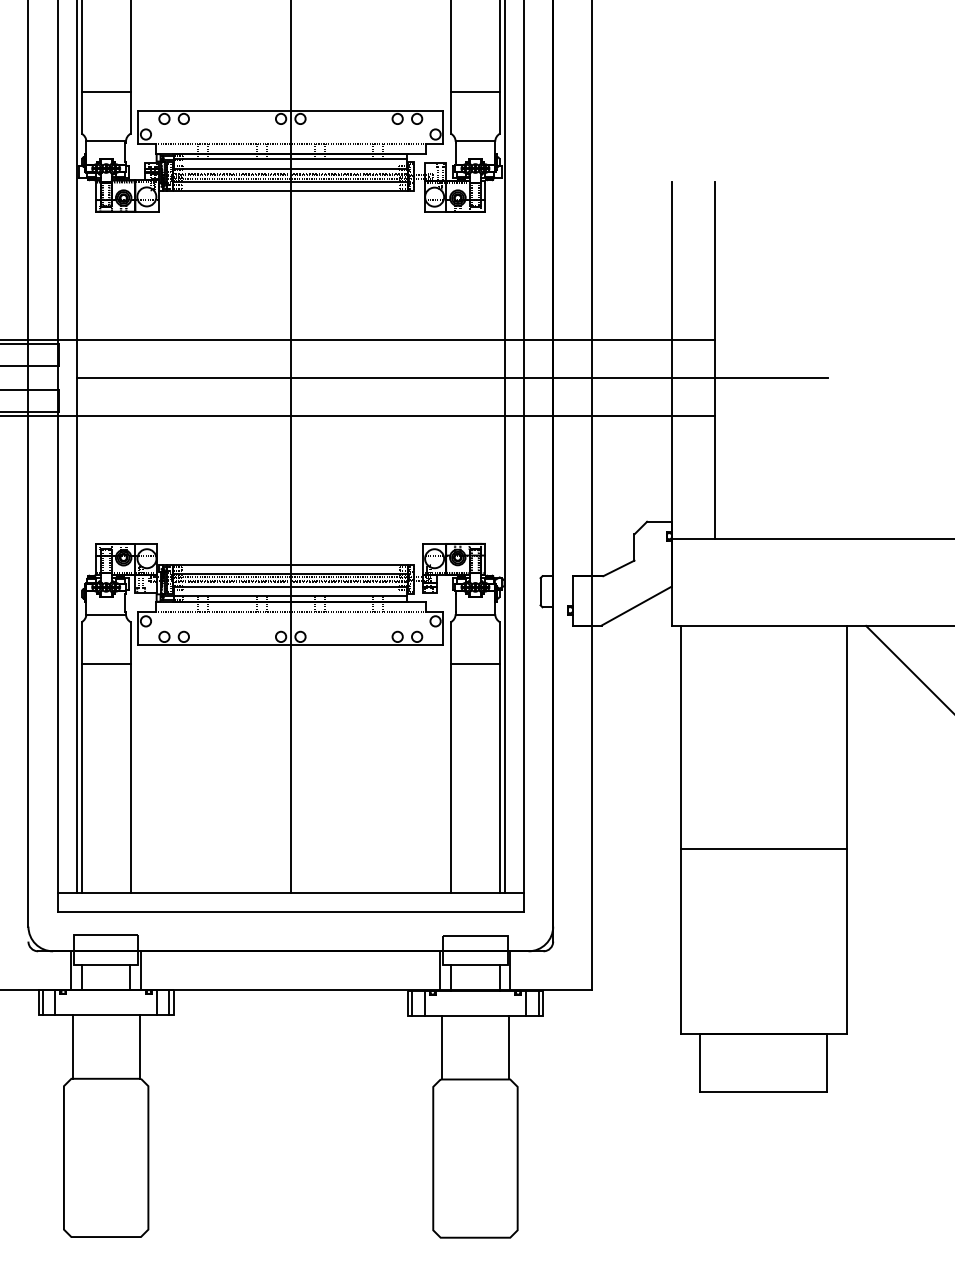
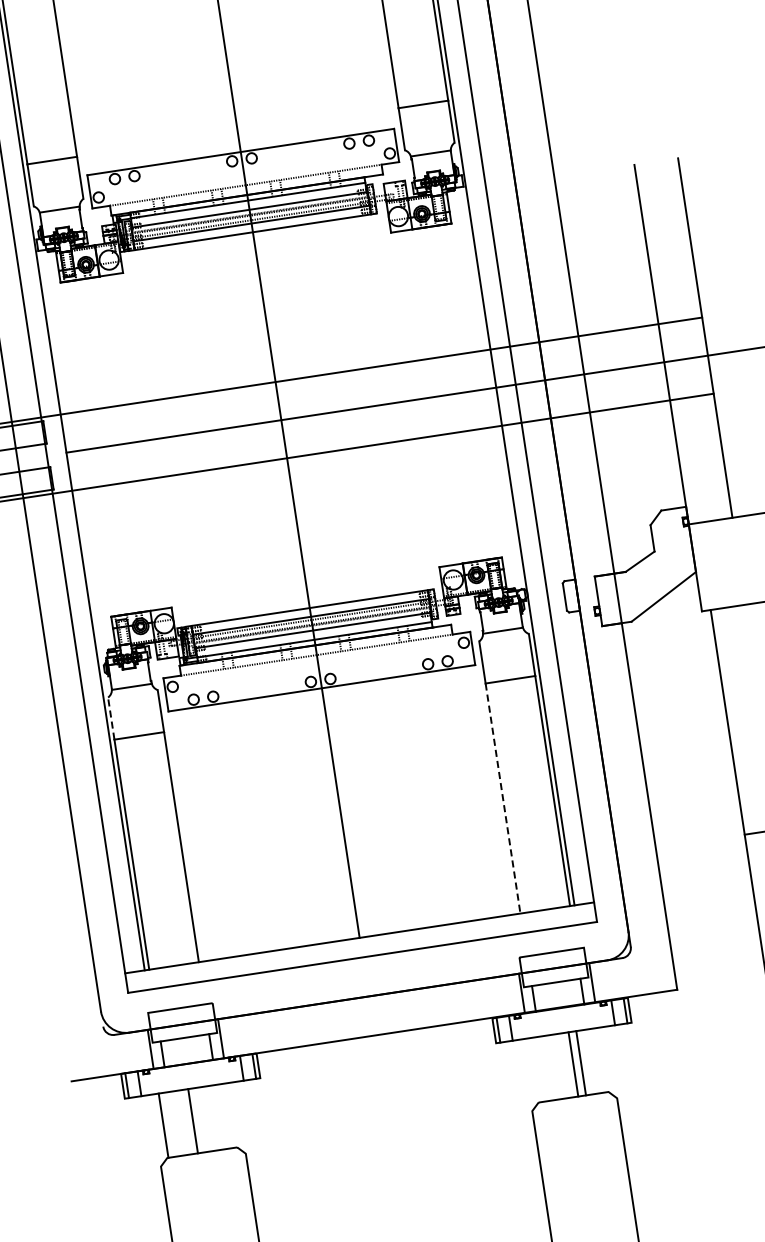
line: (81, 643) -> (111, 718), solid -> dashed
line: (450, 779) -> (502, 799), solid -> dashed
line: (139, 1046) -> (192, 1120), moved
line: (441, 1047) -> (580, 1063), moved
line: (509, 1047) -> (573, 1064), moved

